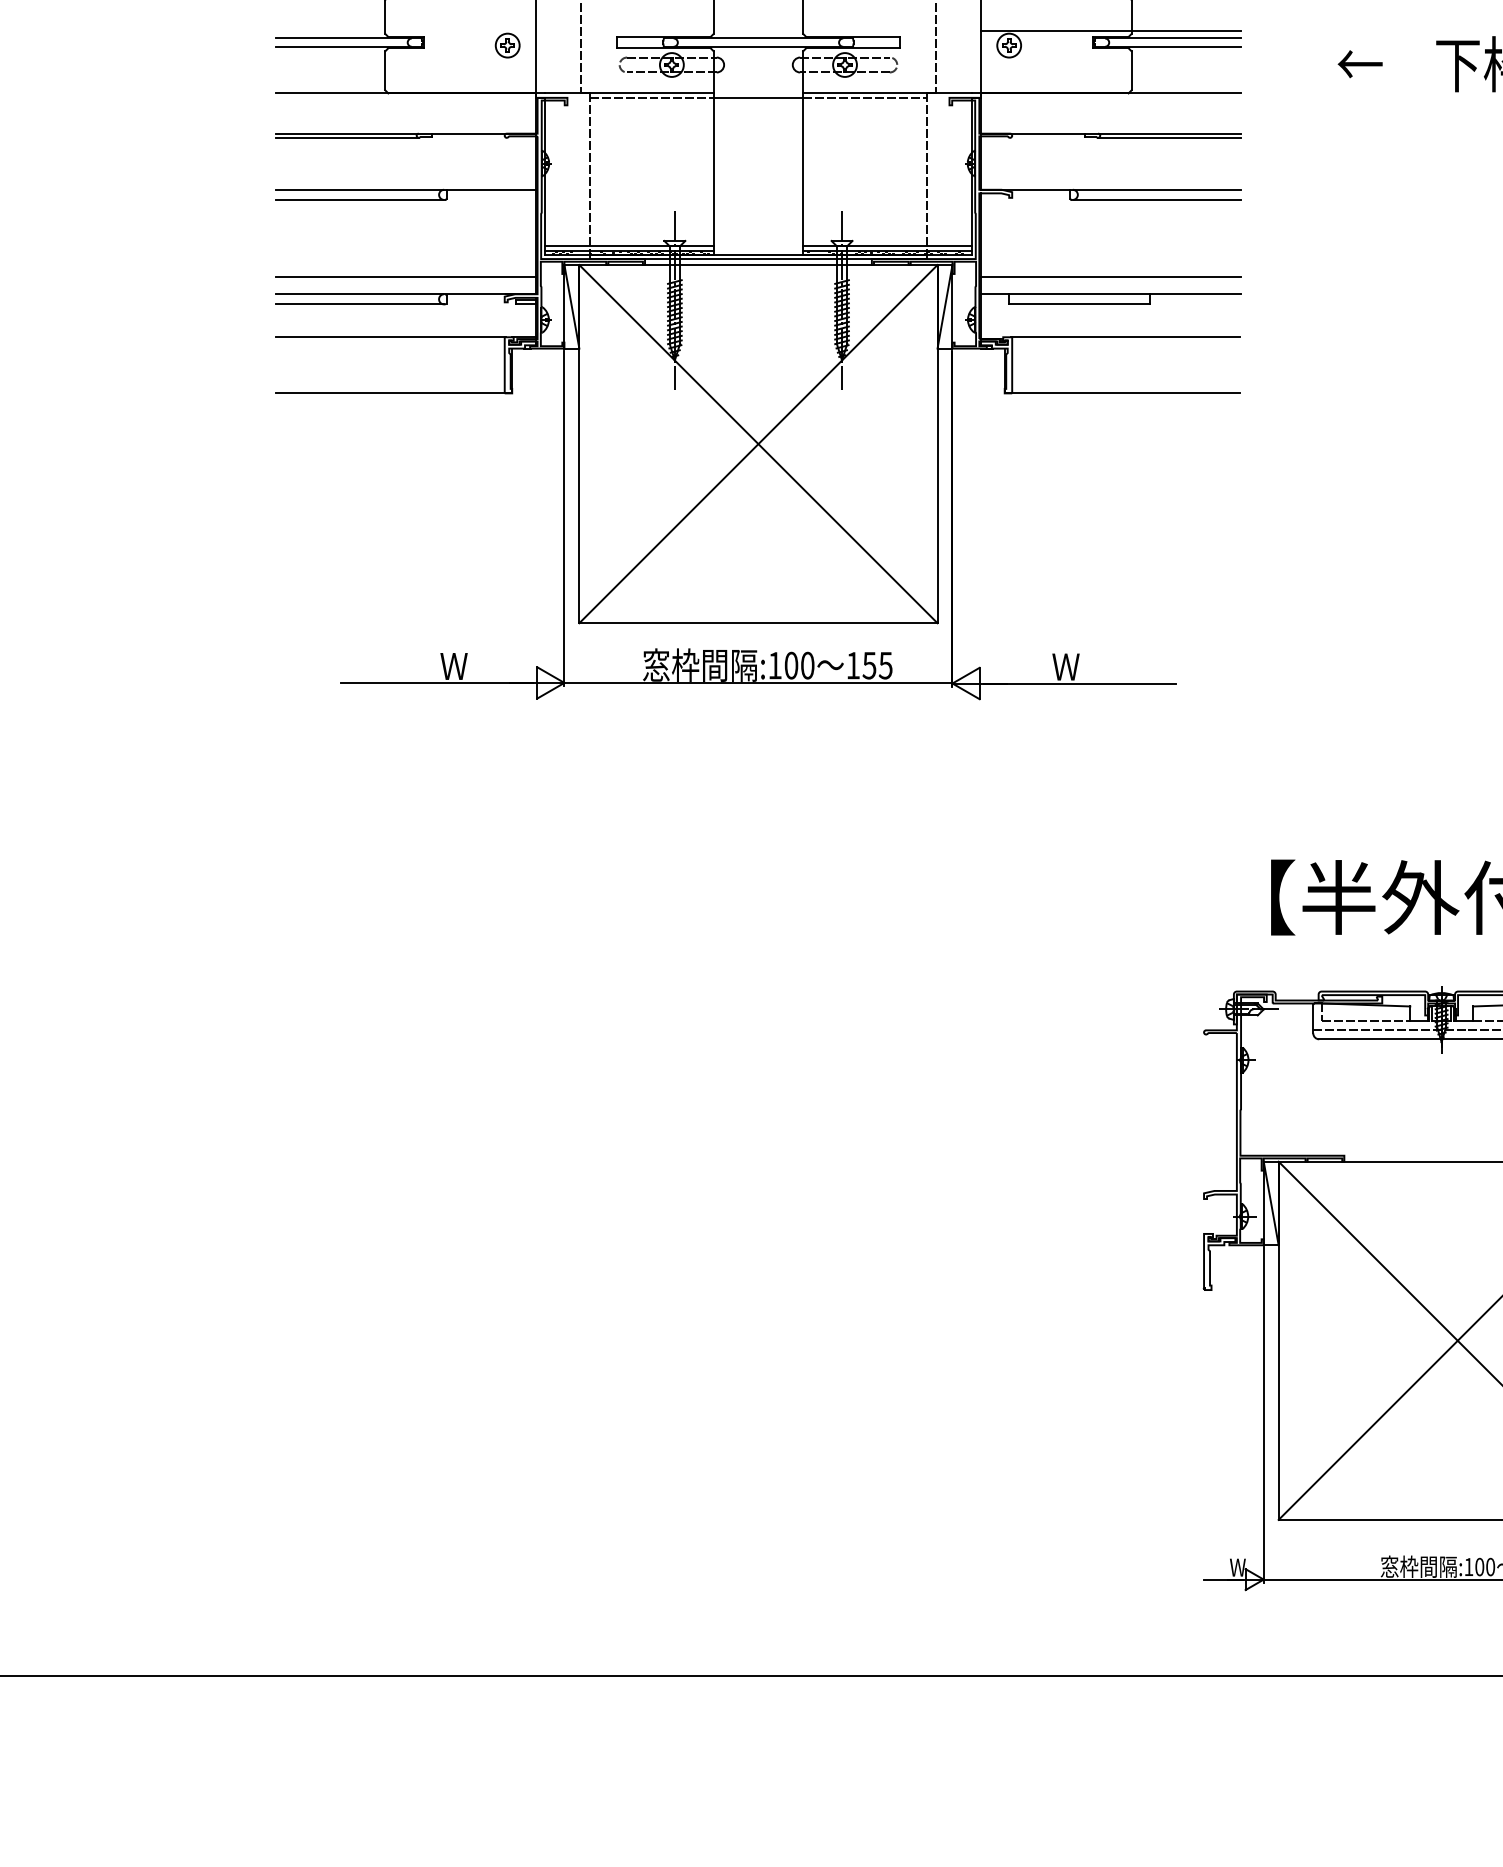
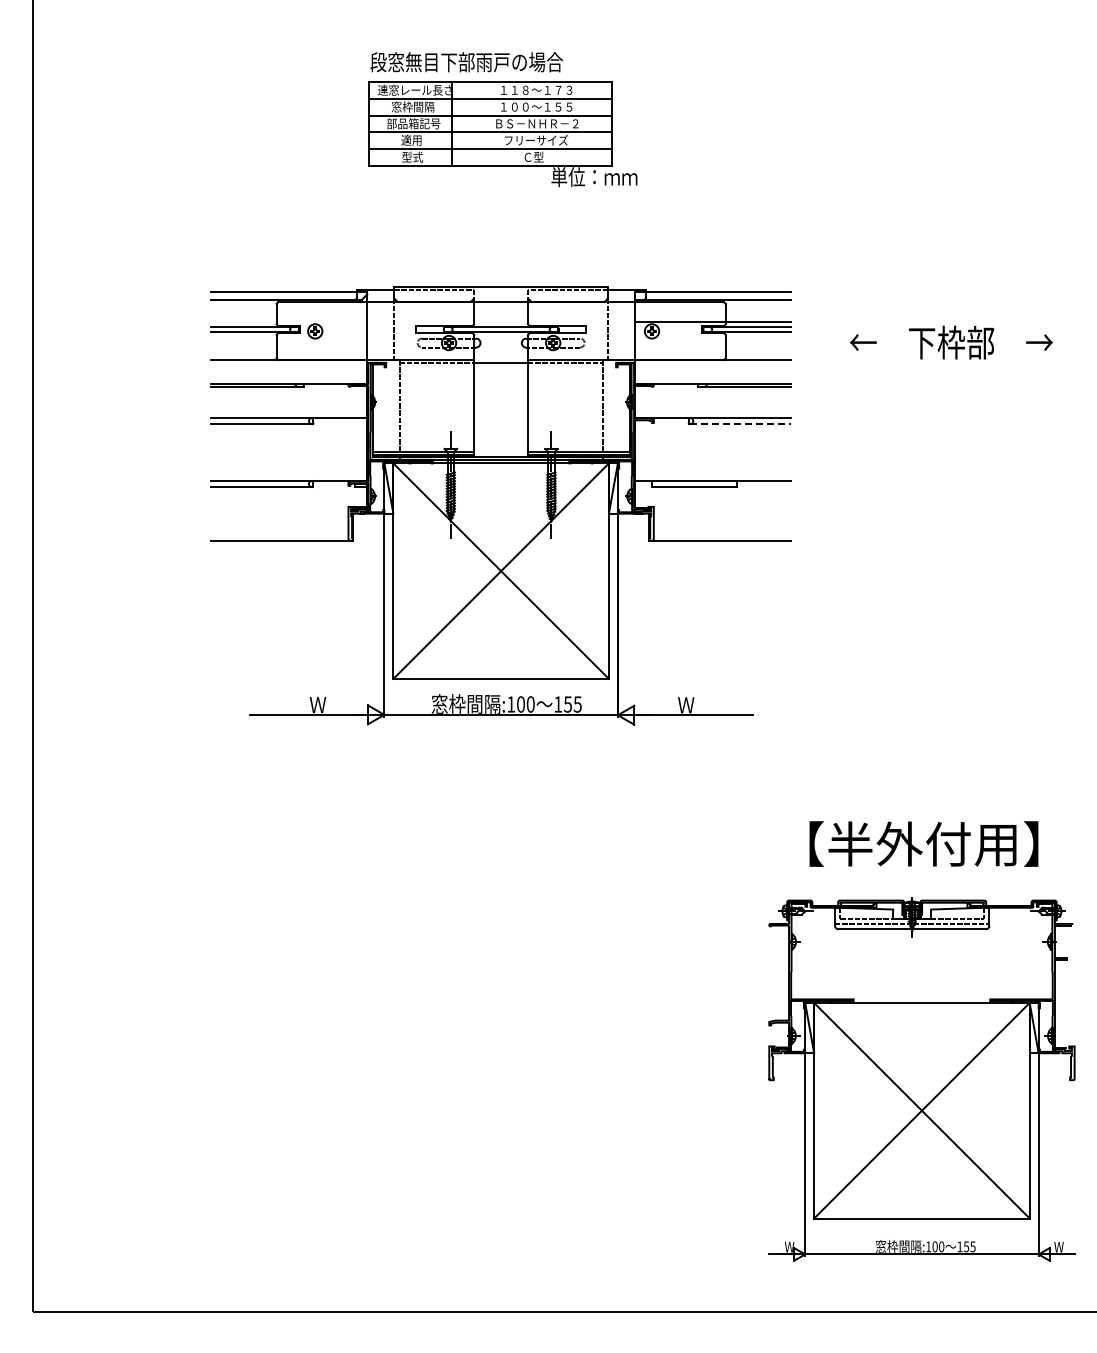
part: (508, 45) -> (315, 331), moved
line: (1156, 200) -> (740, 424), solid -> dashed
line: (406, 276) -> (289, 470), removed
line: (1109, 276) -> (712, 470), removed
line: (391, 336) -> (280, 506), removed
line: (1124, 336) -> (721, 506), removed

